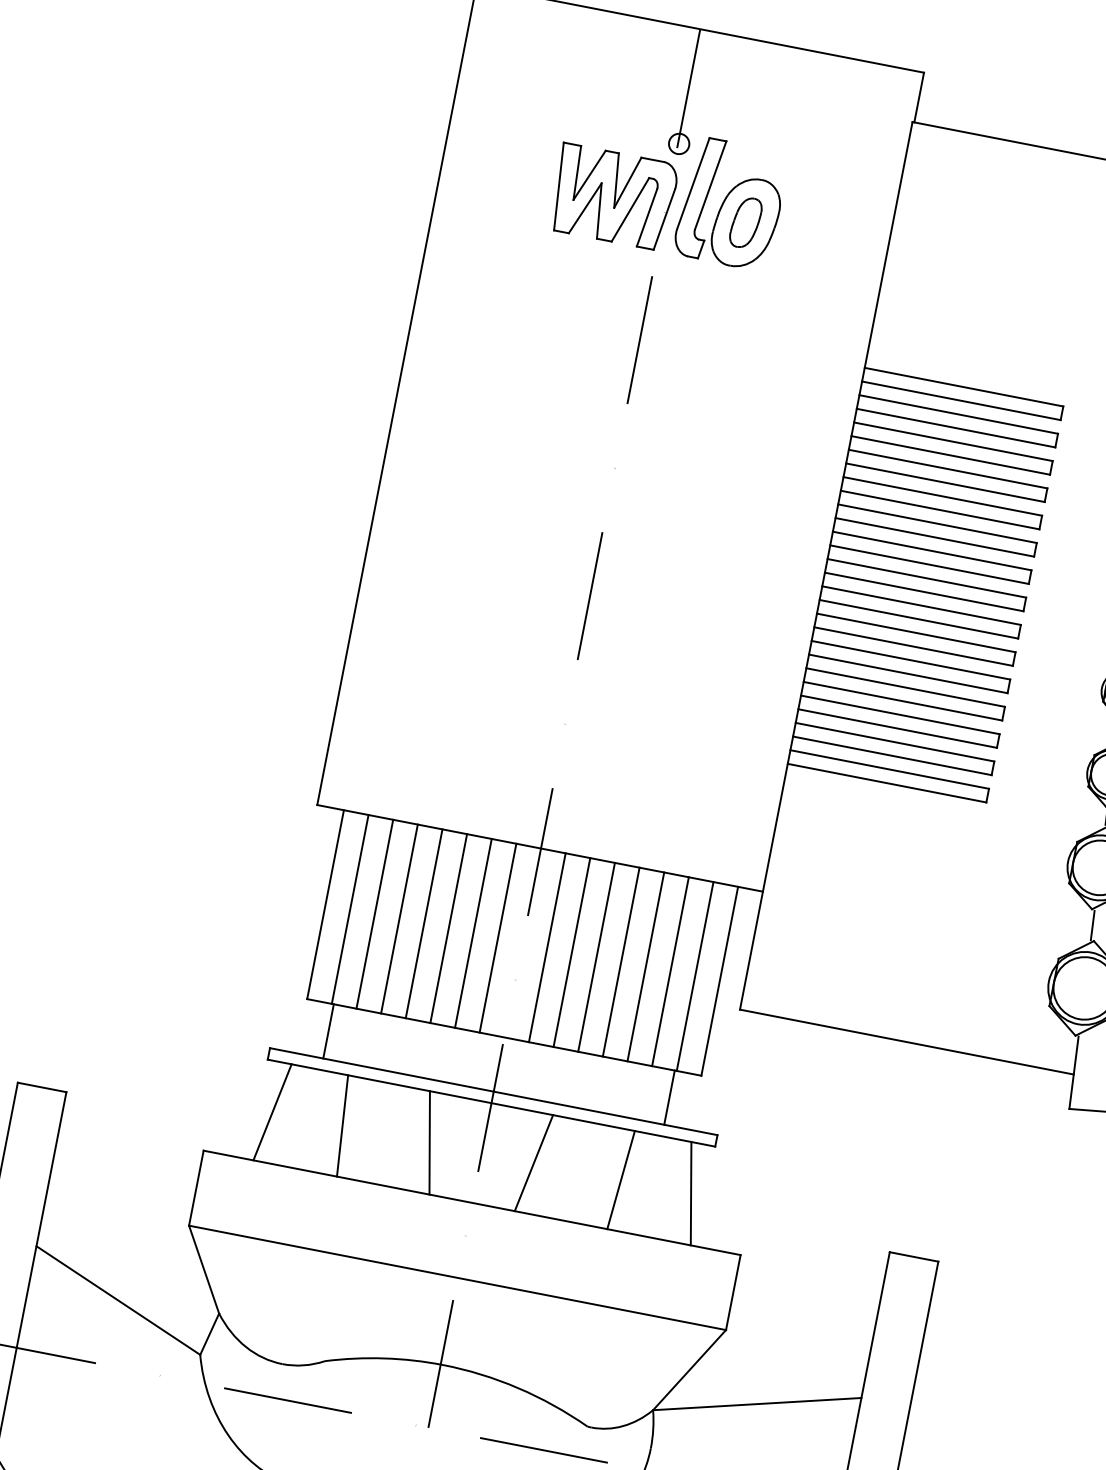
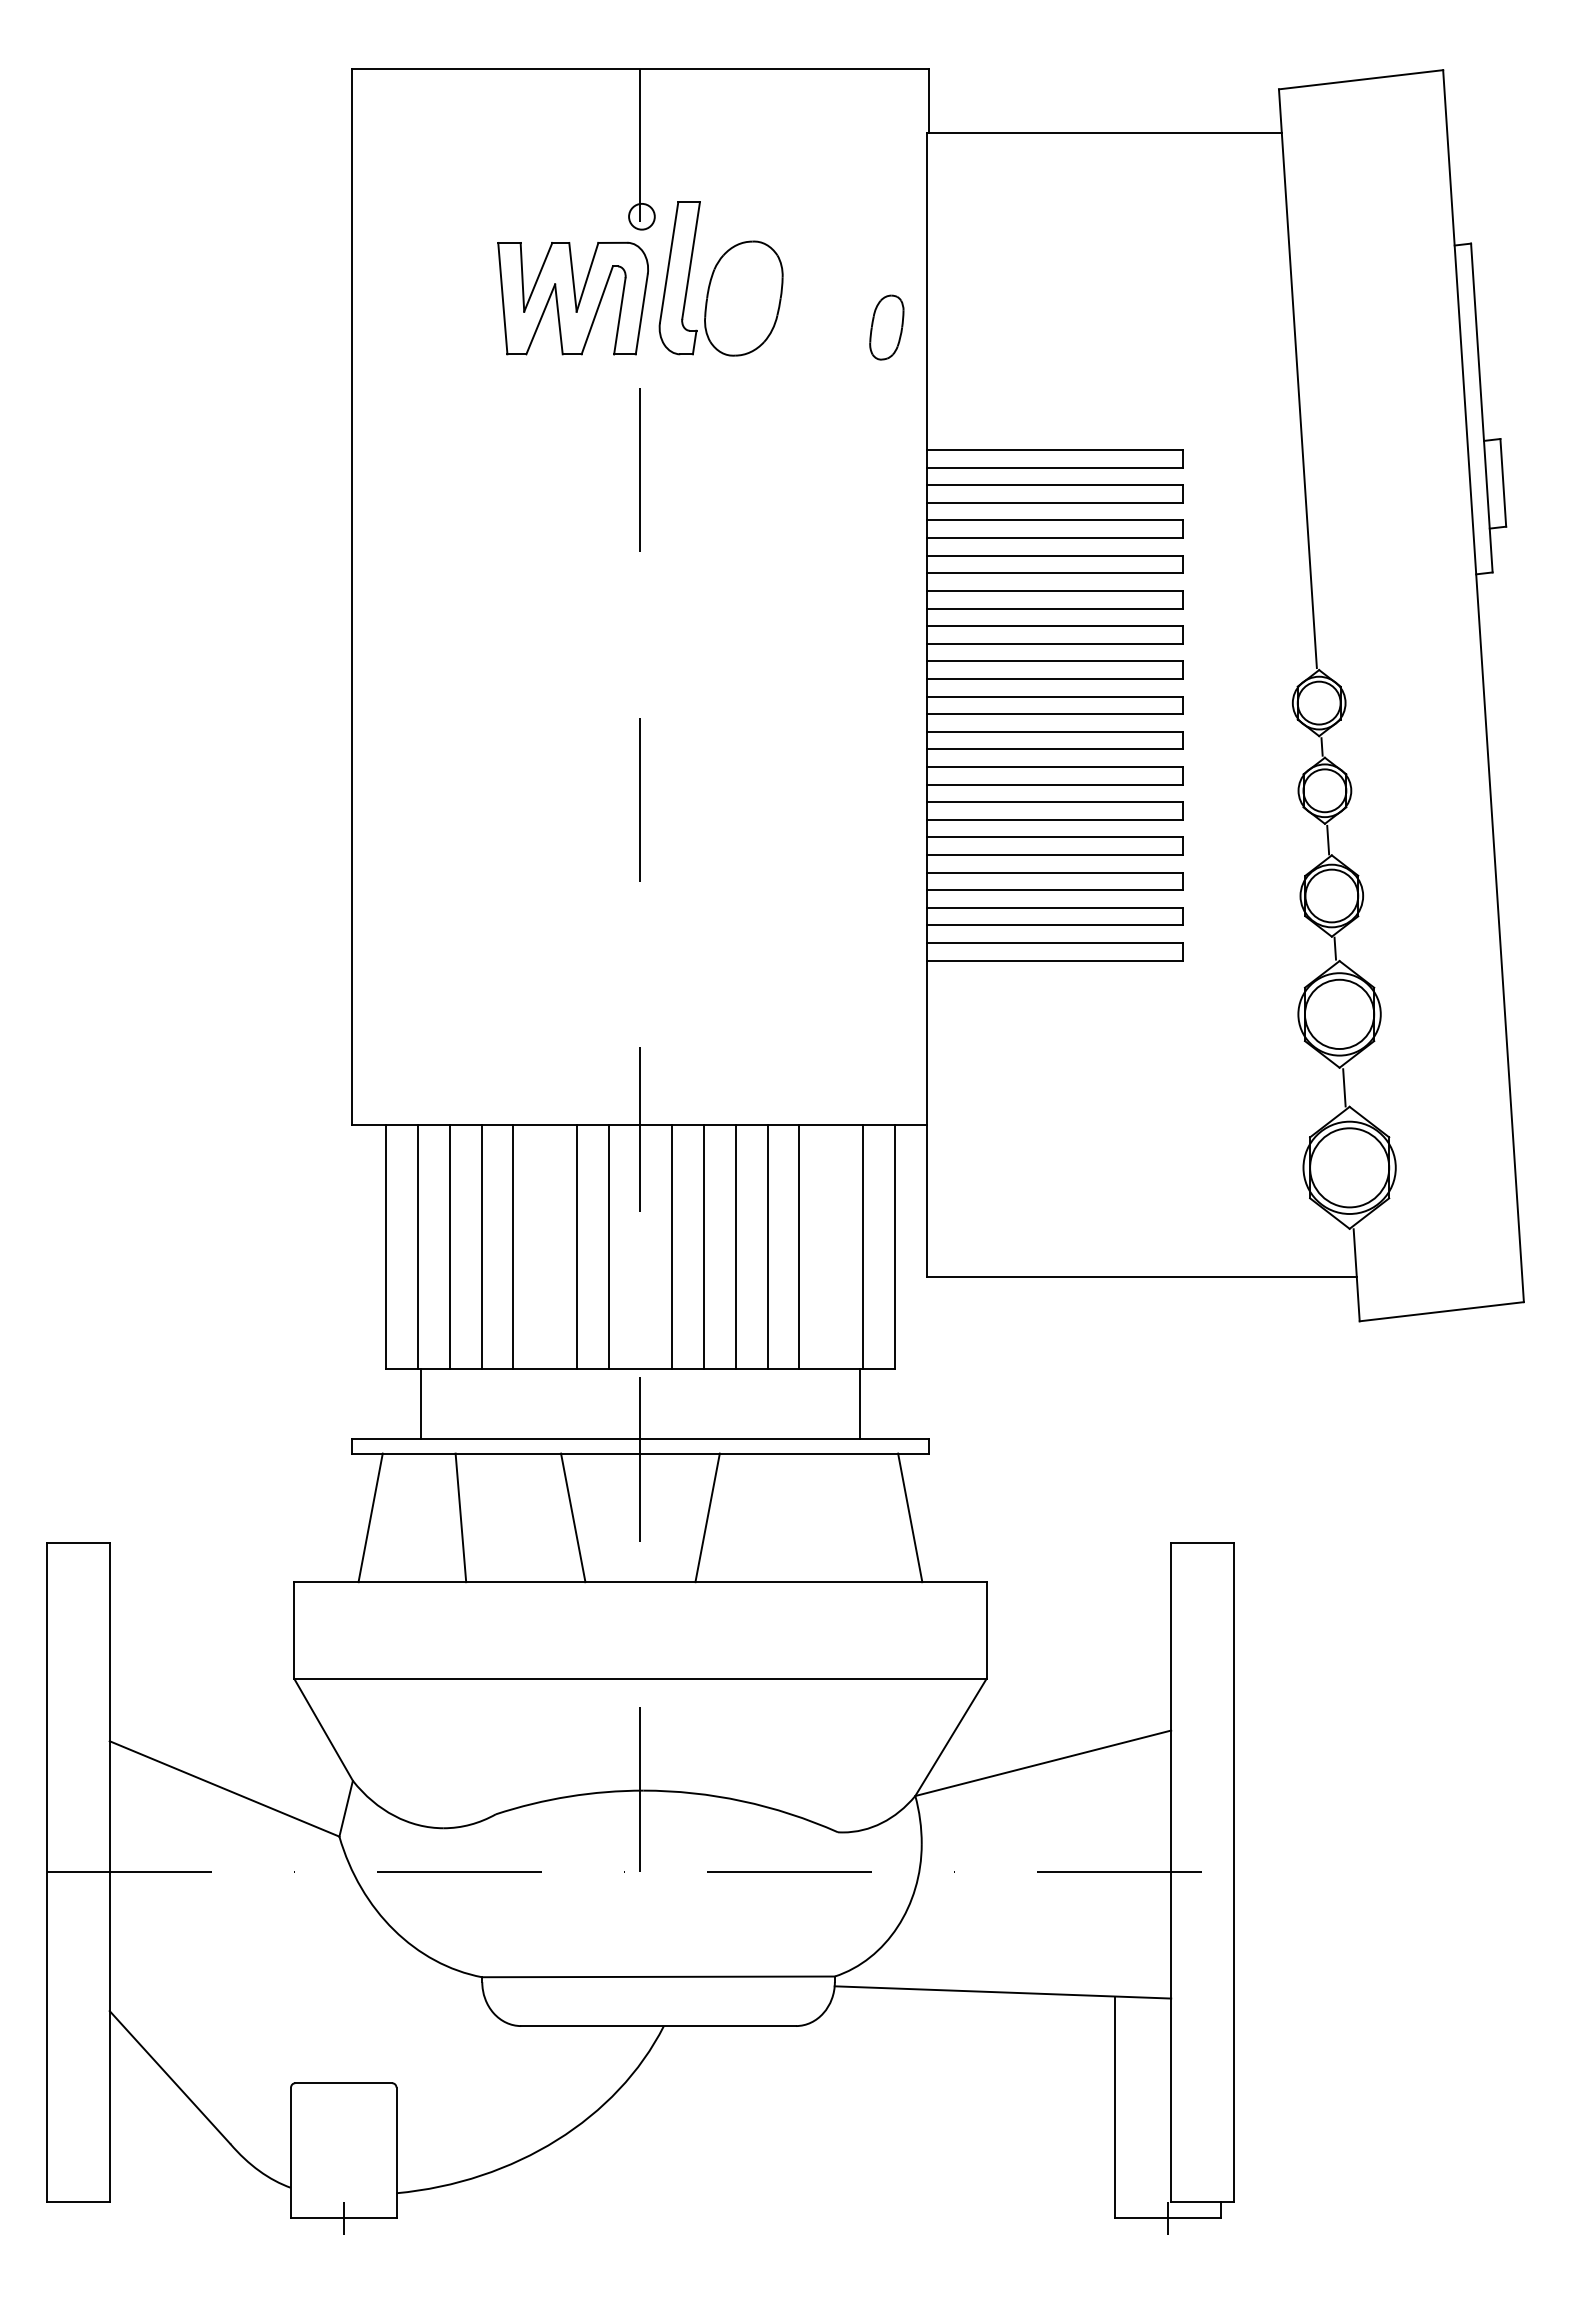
part: (745, 222) -> (886, 327), moved
line: (449, 928) -> (545, 1246), removed
line: (670, 971) -> (831, 1246), removed
line: (620, 1179) -> (819, 1517), removed

